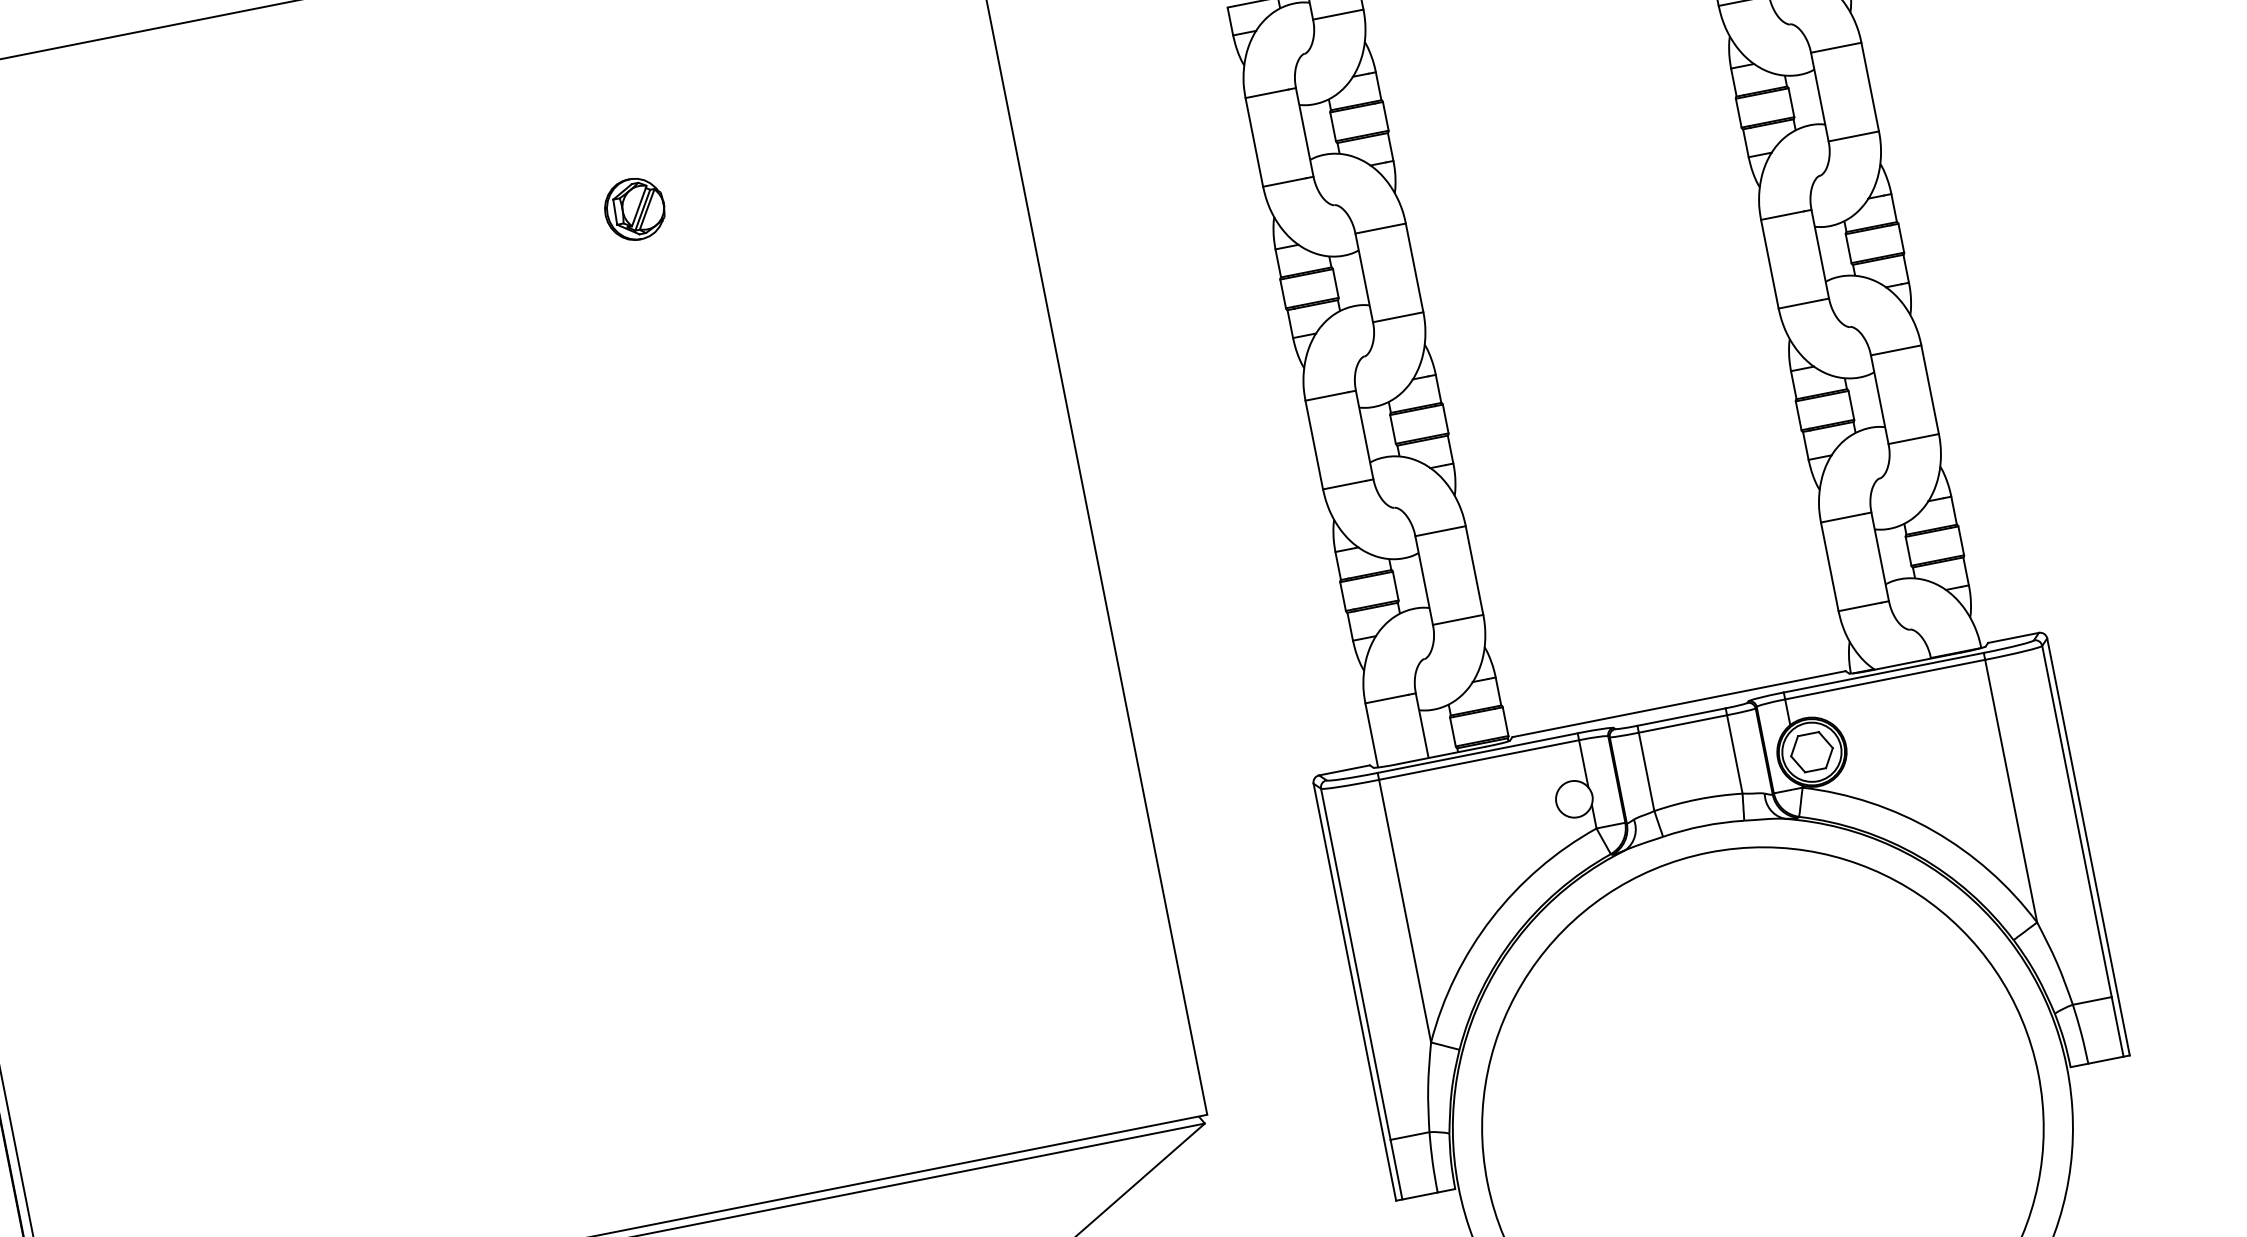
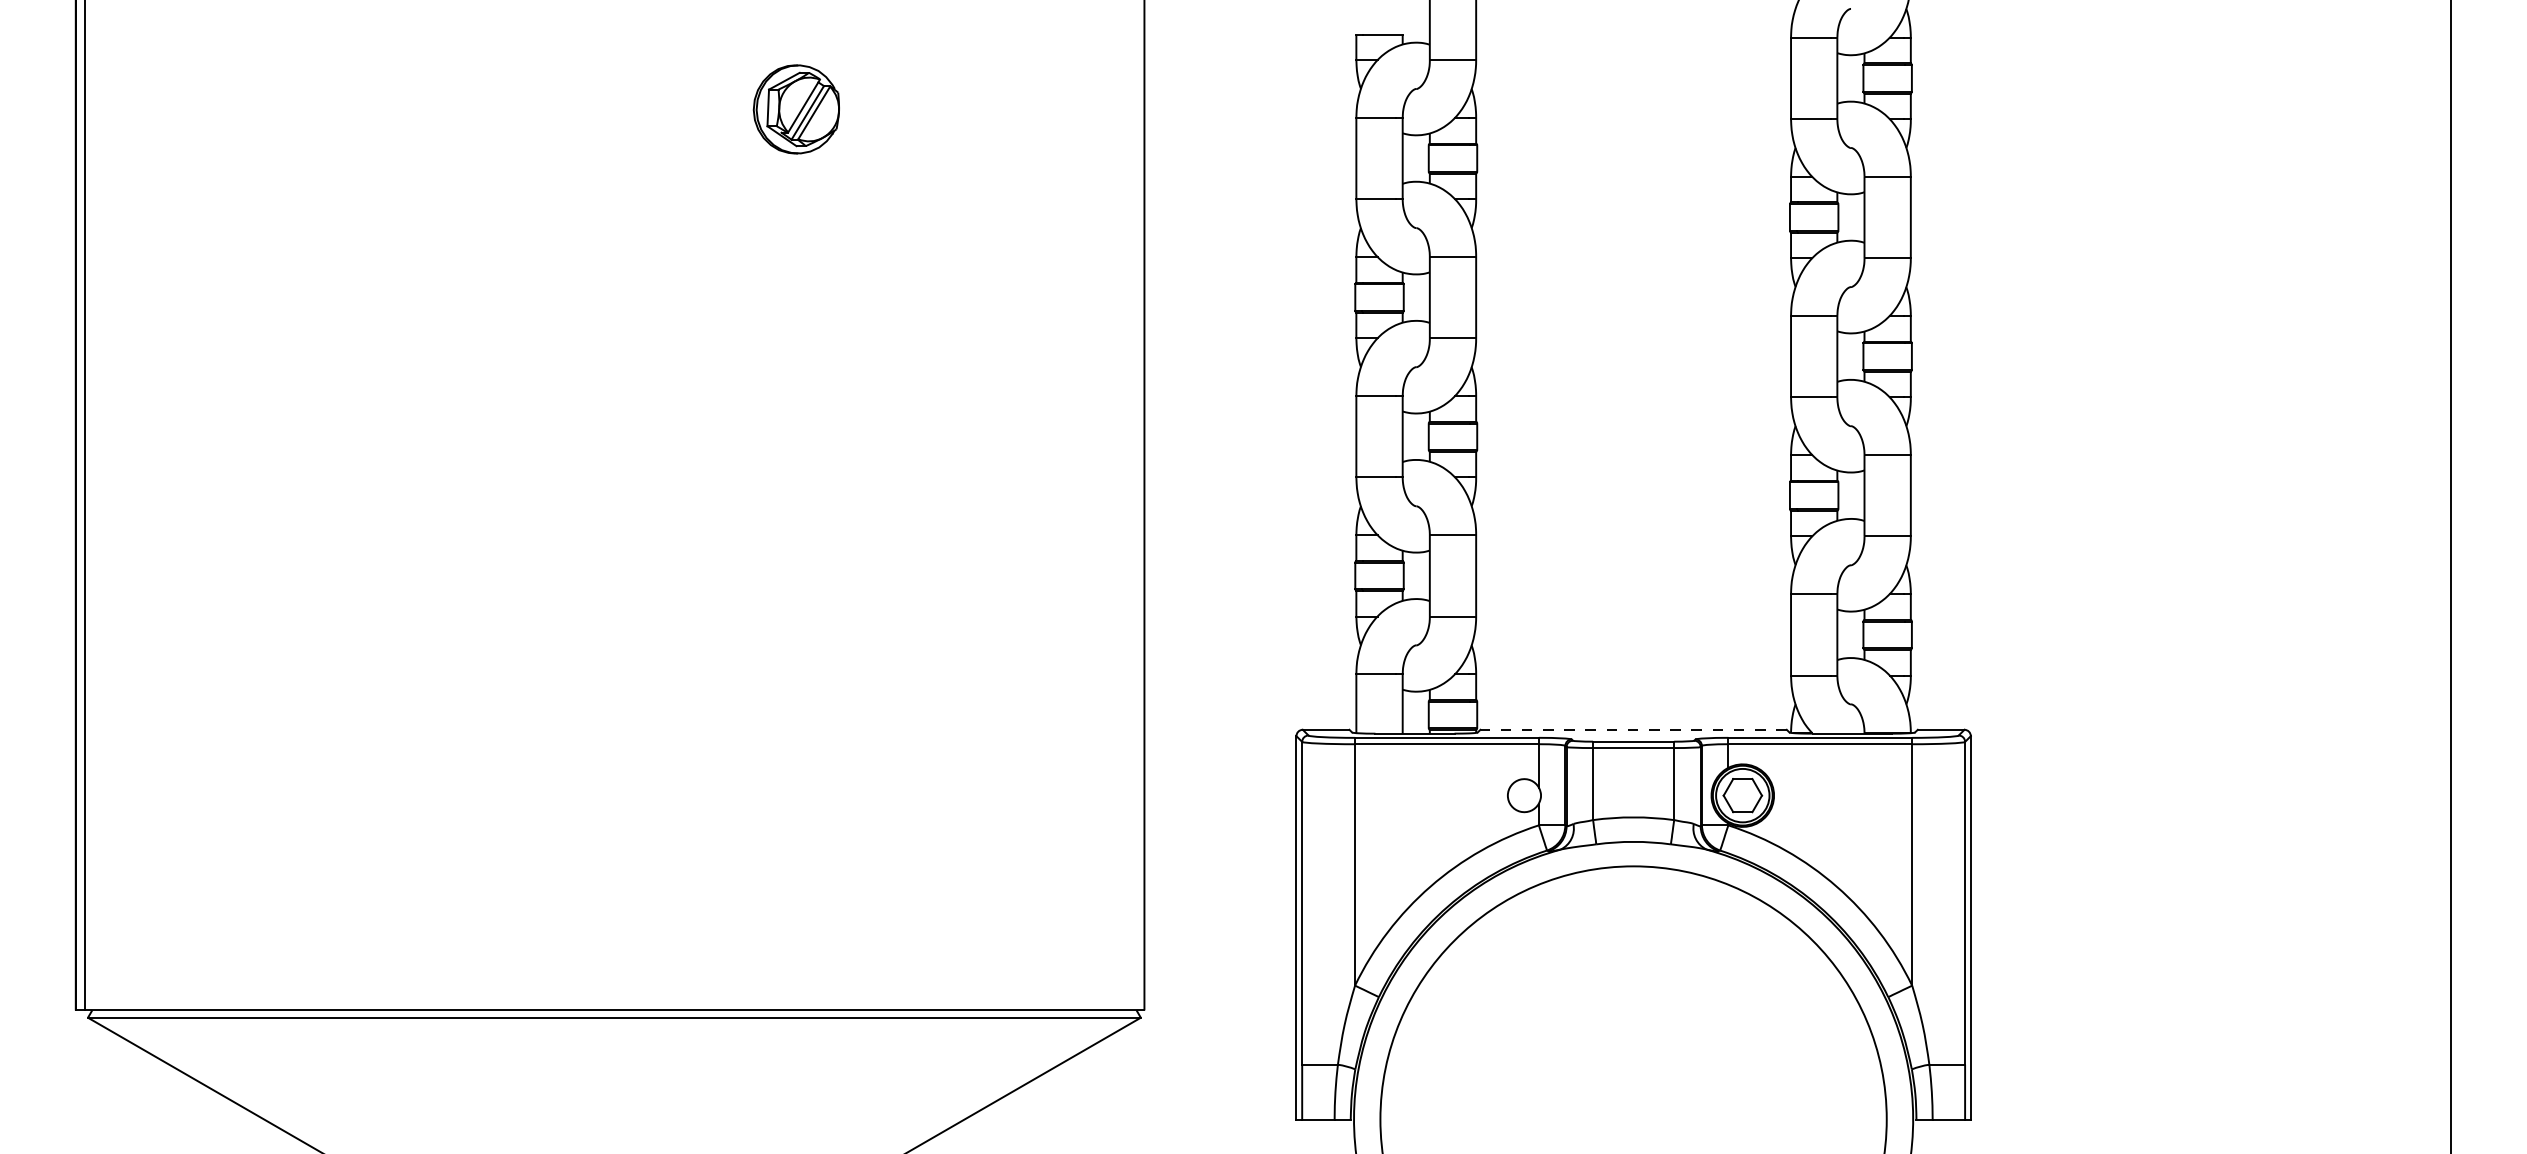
part: (634, 208) -> (796, 108), size x1.6
line: (1678, 703) -> (1633, 729), solid -> dashed

